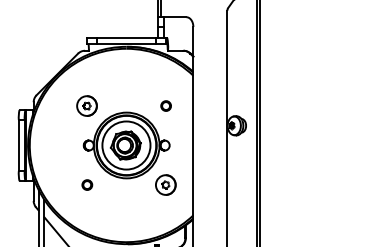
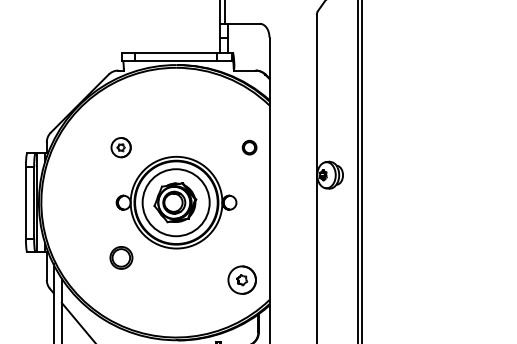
part: (86, 105) -> (120, 146), size x0.7
part: (165, 105) -> (248, 146), moved
part: (87, 184) -> (121, 257), size x1.6
part: (165, 184) -> (241, 279), moved

